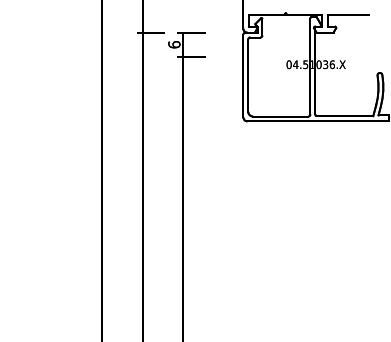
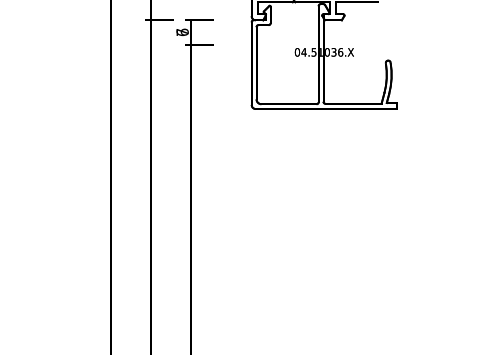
text: (174, 44) -> (182, 32), 6 -> 7

